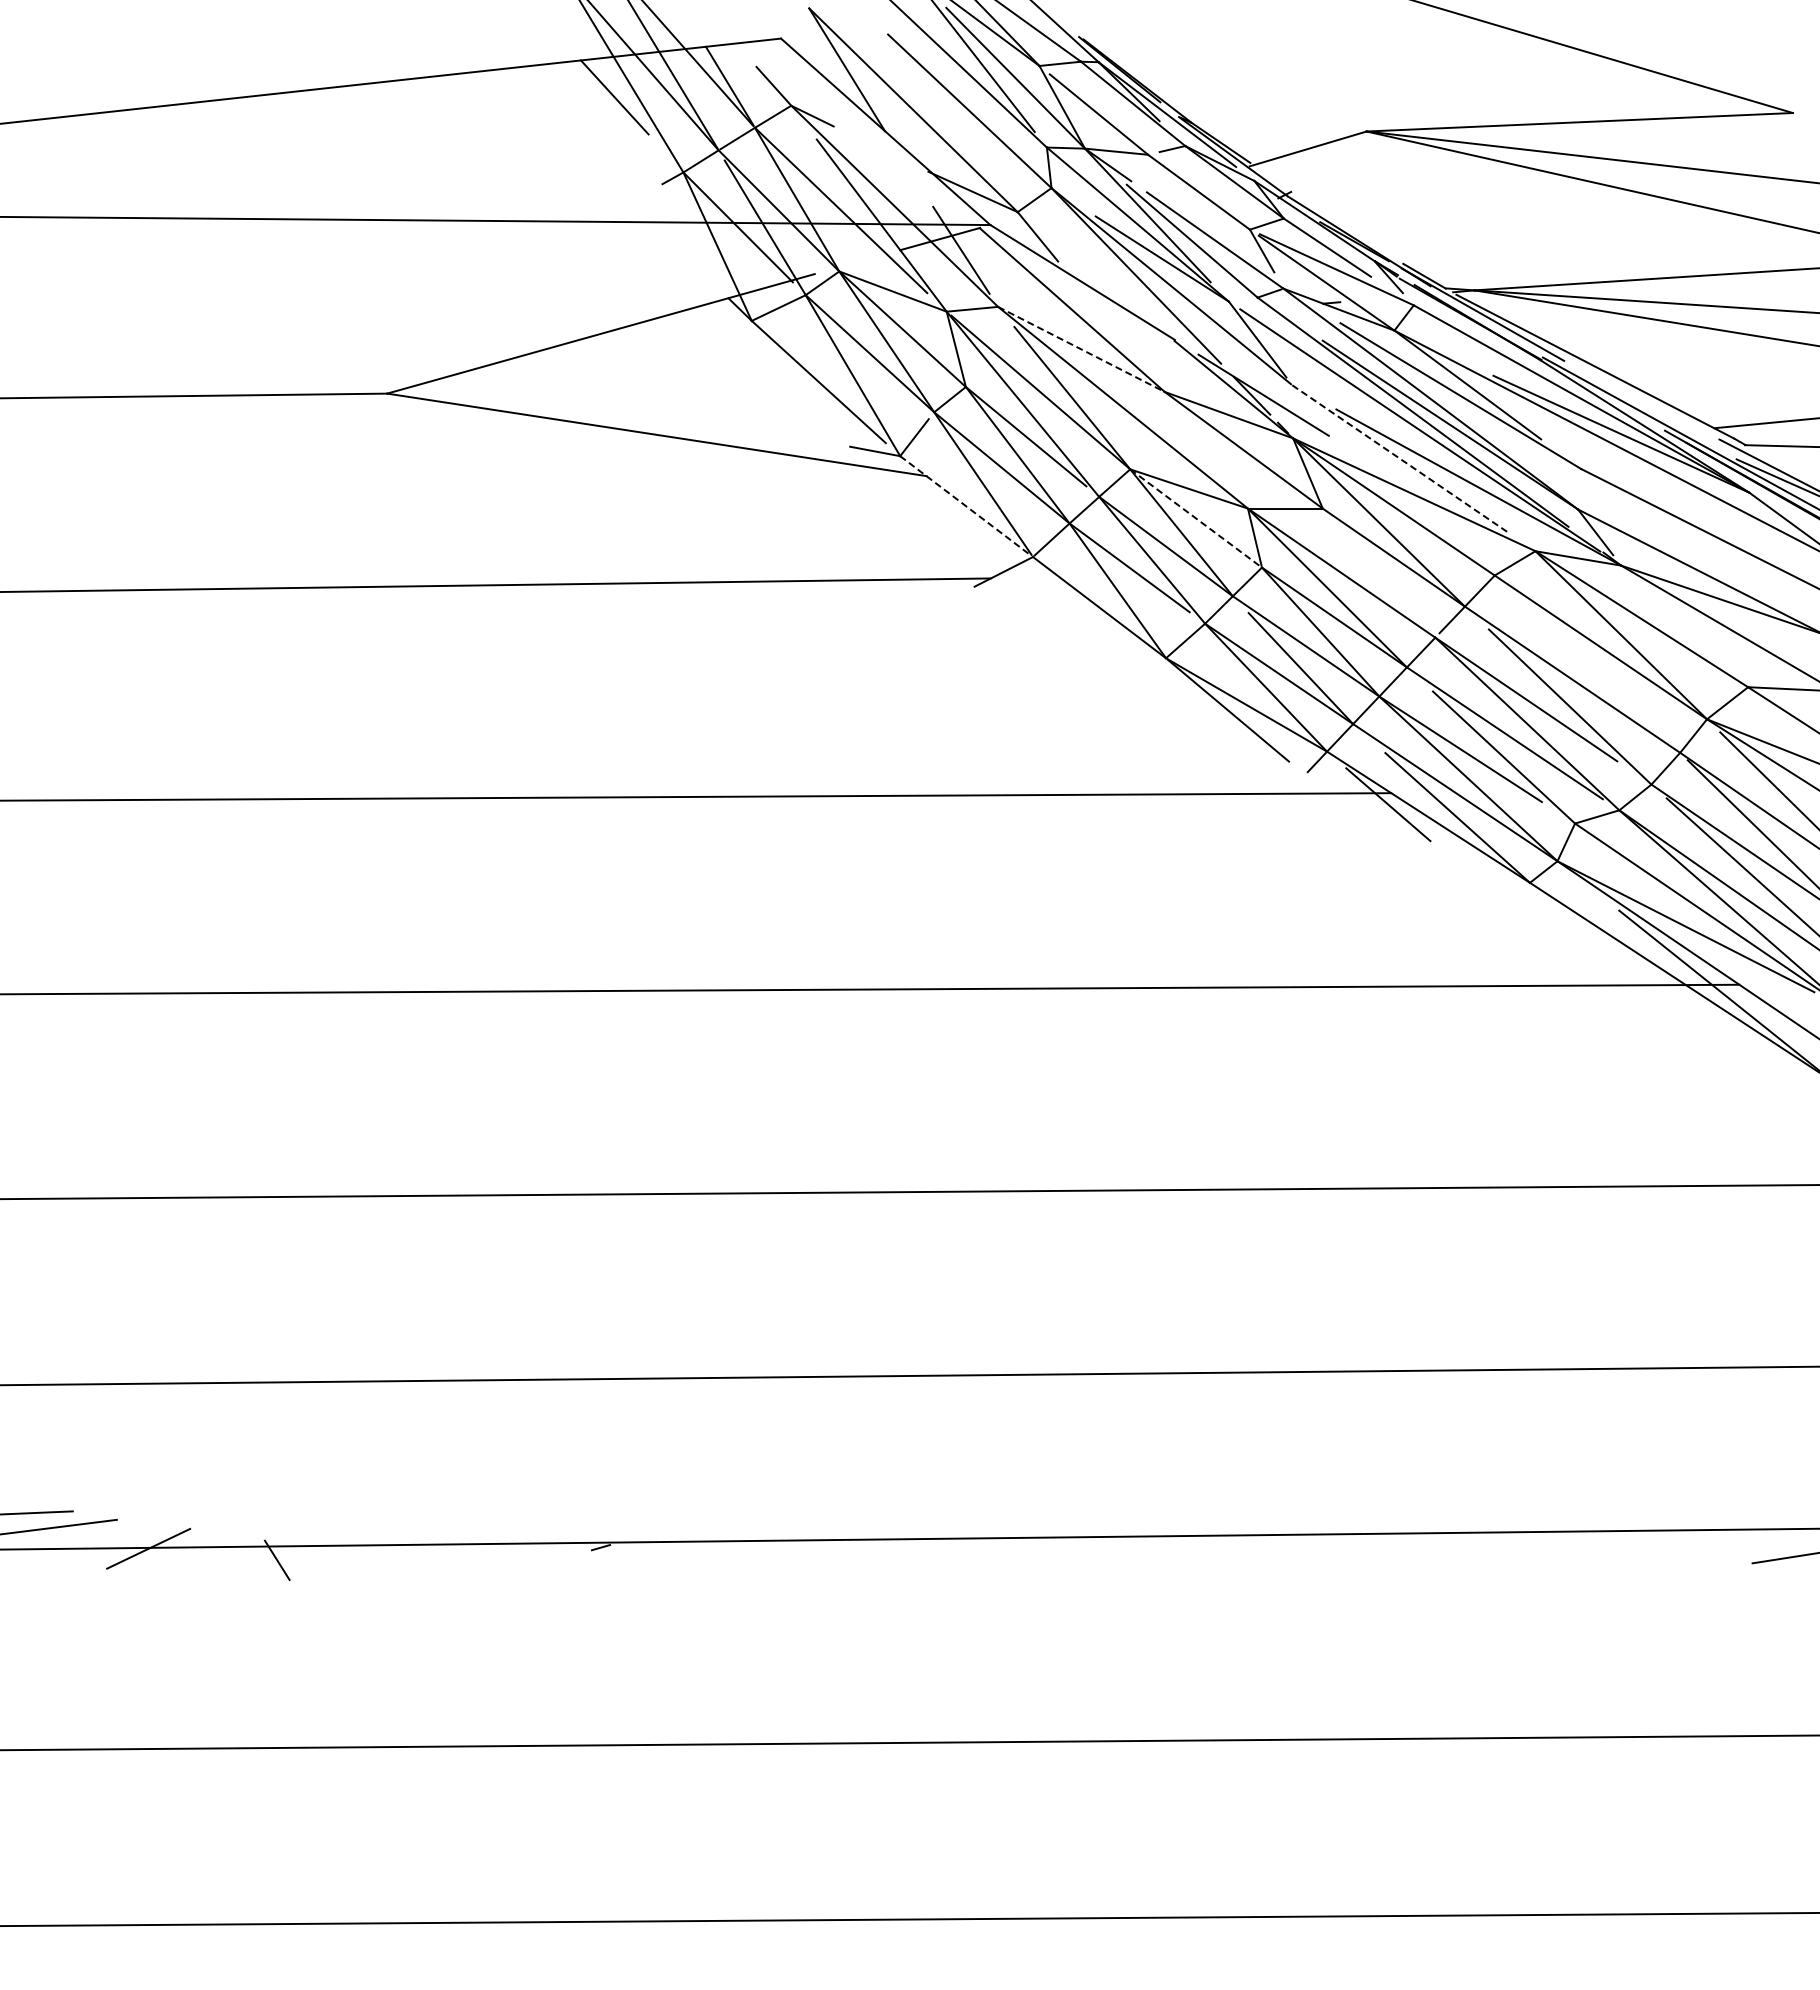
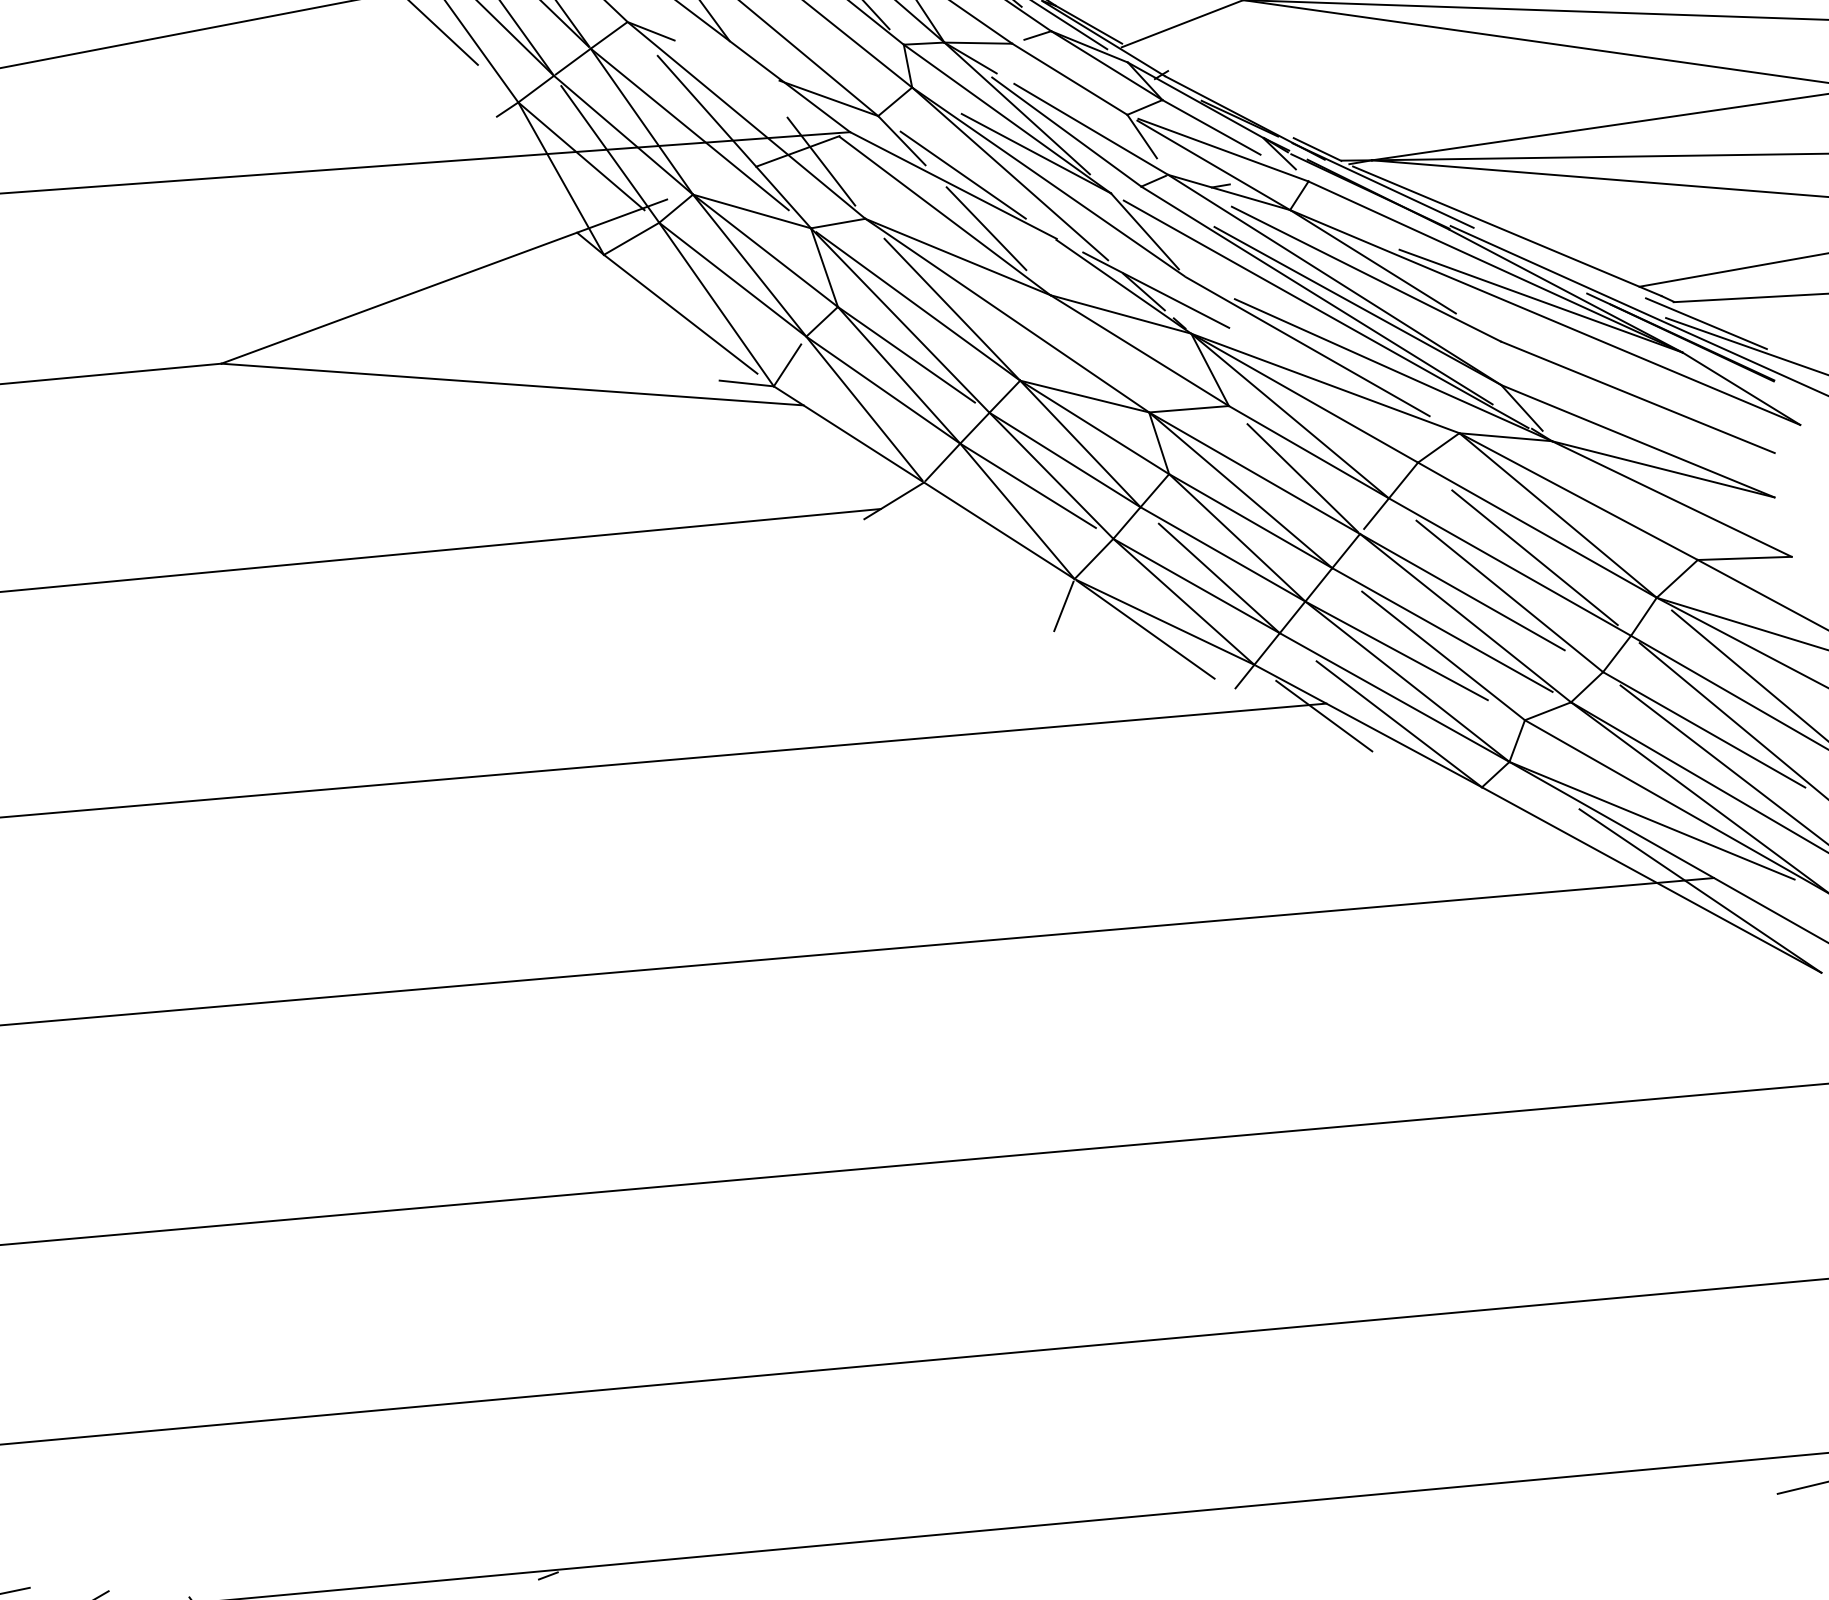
line: (1092, 273) -> (963, 175), added
line: (1110, 324) -> (986, 227), added
line: (1081, 349) -> (957, 257), dashed -> solid
line: (1401, 459) -> (1308, 346), dashed -> solid
line: (966, 506) -> (848, 434), dashed -> solid
line: (1195, 518) -> (1094, 427), dashed -> solid
line: (1385, 580) -> (1301, 477), added
line: (1596, 672) -> (1534, 557), added
line: (1153, 682) -> (1063, 605), added

